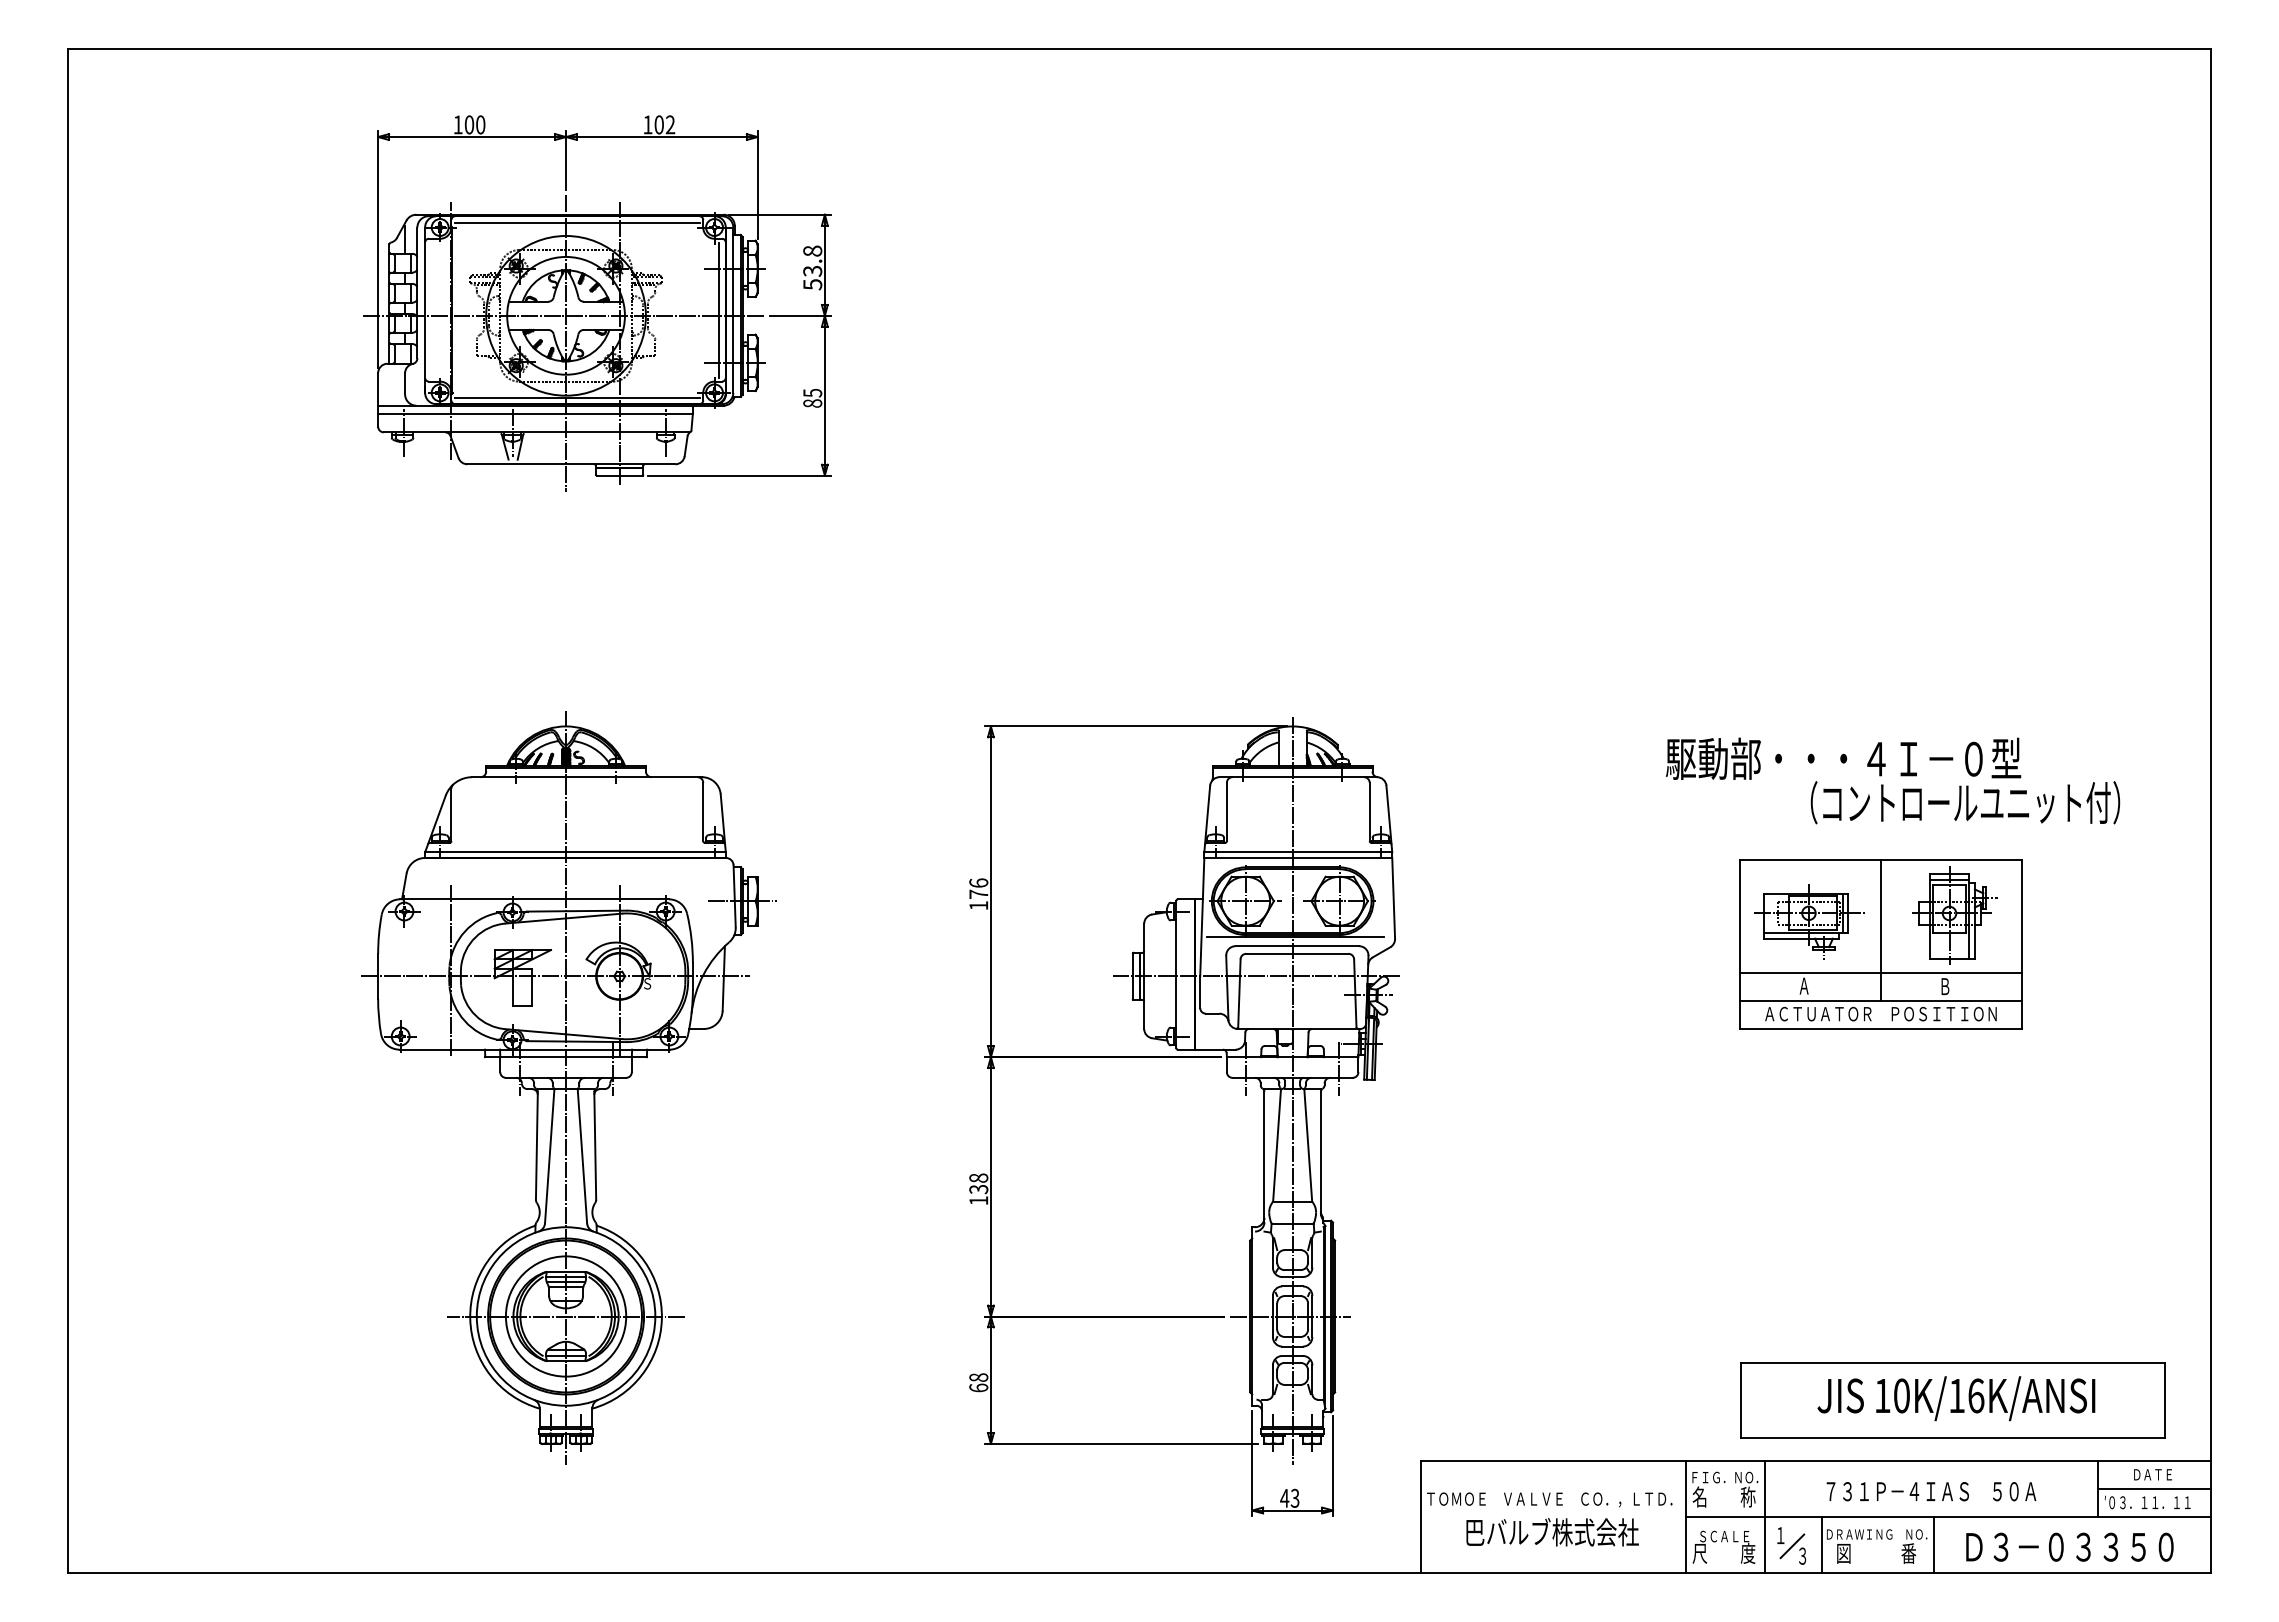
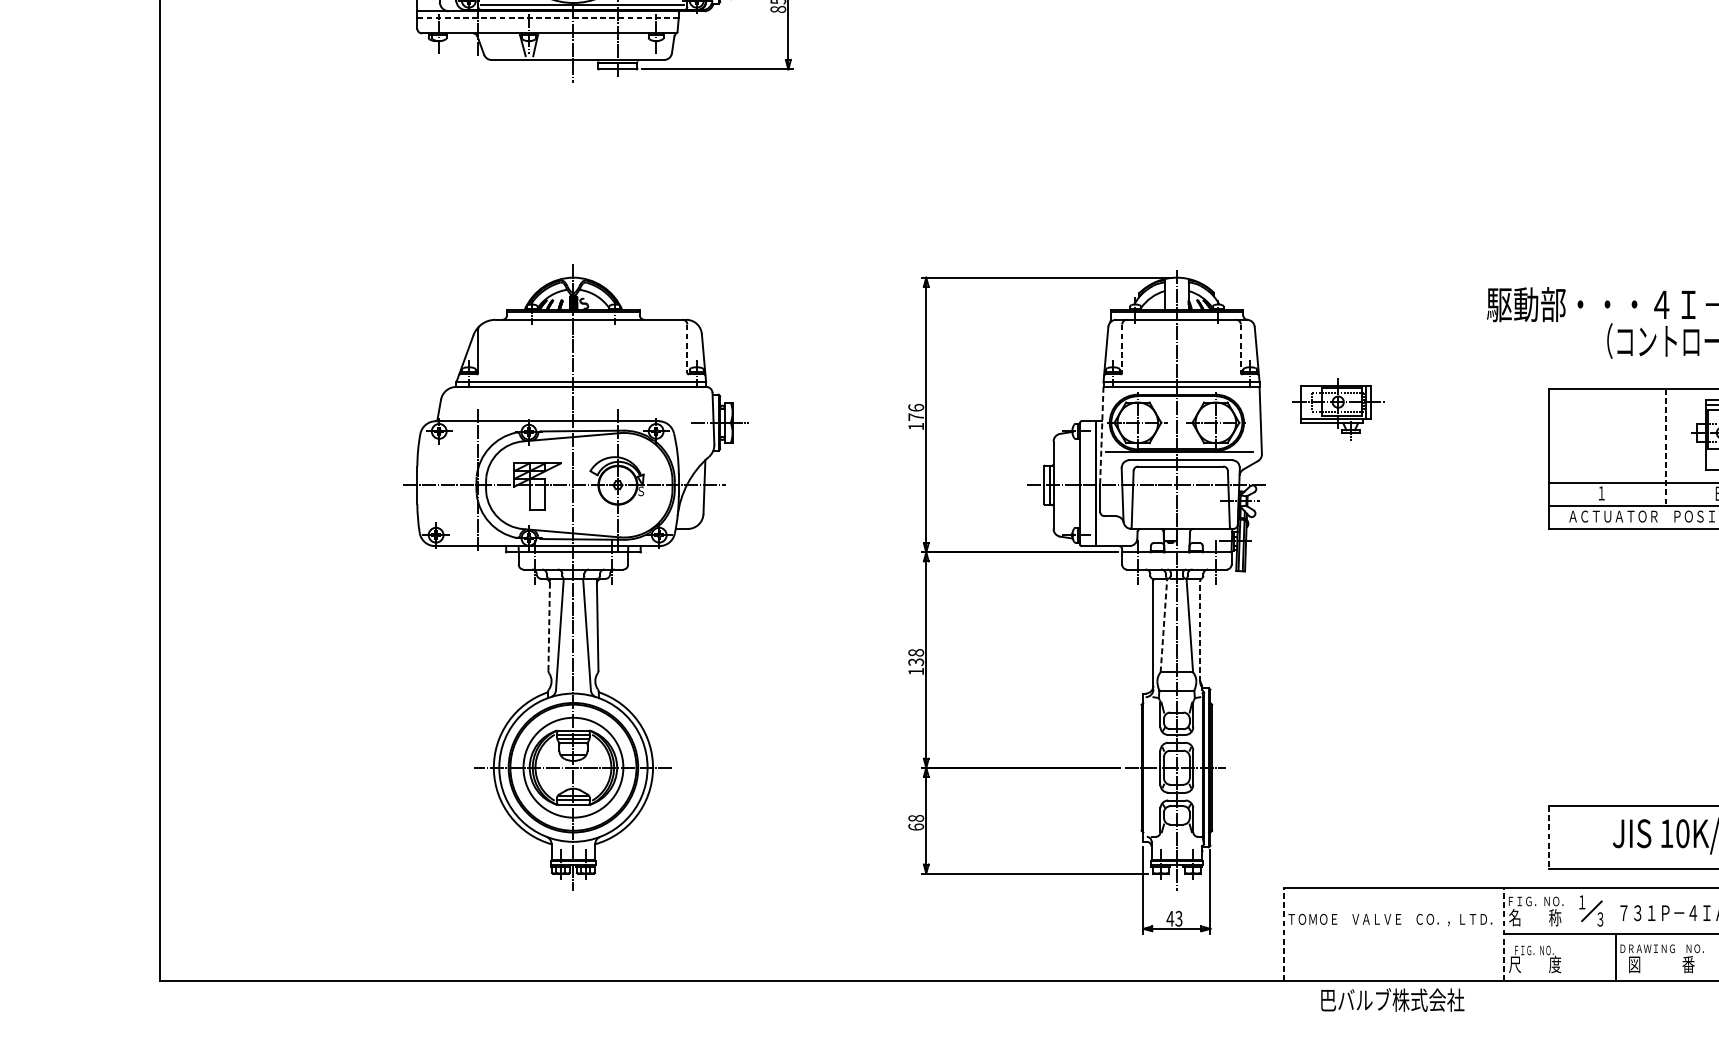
line: (536, 413) -> (548, 17), solid -> dashed
line: (703, 812) -> (687, 349), solid -> dashed
line: (1226, 812) -> (1121, 349), solid -> dashed
line: (1369, 812) -> (1240, 349), solid -> dashed
line: (1202, 917) -> (1101, 436), solid -> dashed
part: (1809, 921) -> (1338, 408), moved
line: (1881, 931) -> (1665, 447), solid -> dashed
text: (1803, 985) -> (1601, 492), Ａ -> １
line: (536, 1145) -> (548, 625), solid -> dashed
line: (1277, 1145) -> (1164, 625), solid -> dashed
line: (1320, 1152) -> (1199, 631), solid -> dashed
line: (1740, 1400) -> (1548, 837), solid -> dashed
line: (1421, 1516) -> (1283, 933), solid -> dashed
line: (1686, 1516) -> (1503, 933), solid -> dashed
line: (1765, 1516) -> (1569, 933), removed
text: (1552, 1532) -> (1392, 1000), moved
text: (1724, 1536) -> (1535, 950), ＳＣＡＬＥ -> ＦＩＧ．ＮＯ．
part: (1791, 1545) -> (1591, 910), moved
line: (1934, 1545) -> (1709, 957), removed

